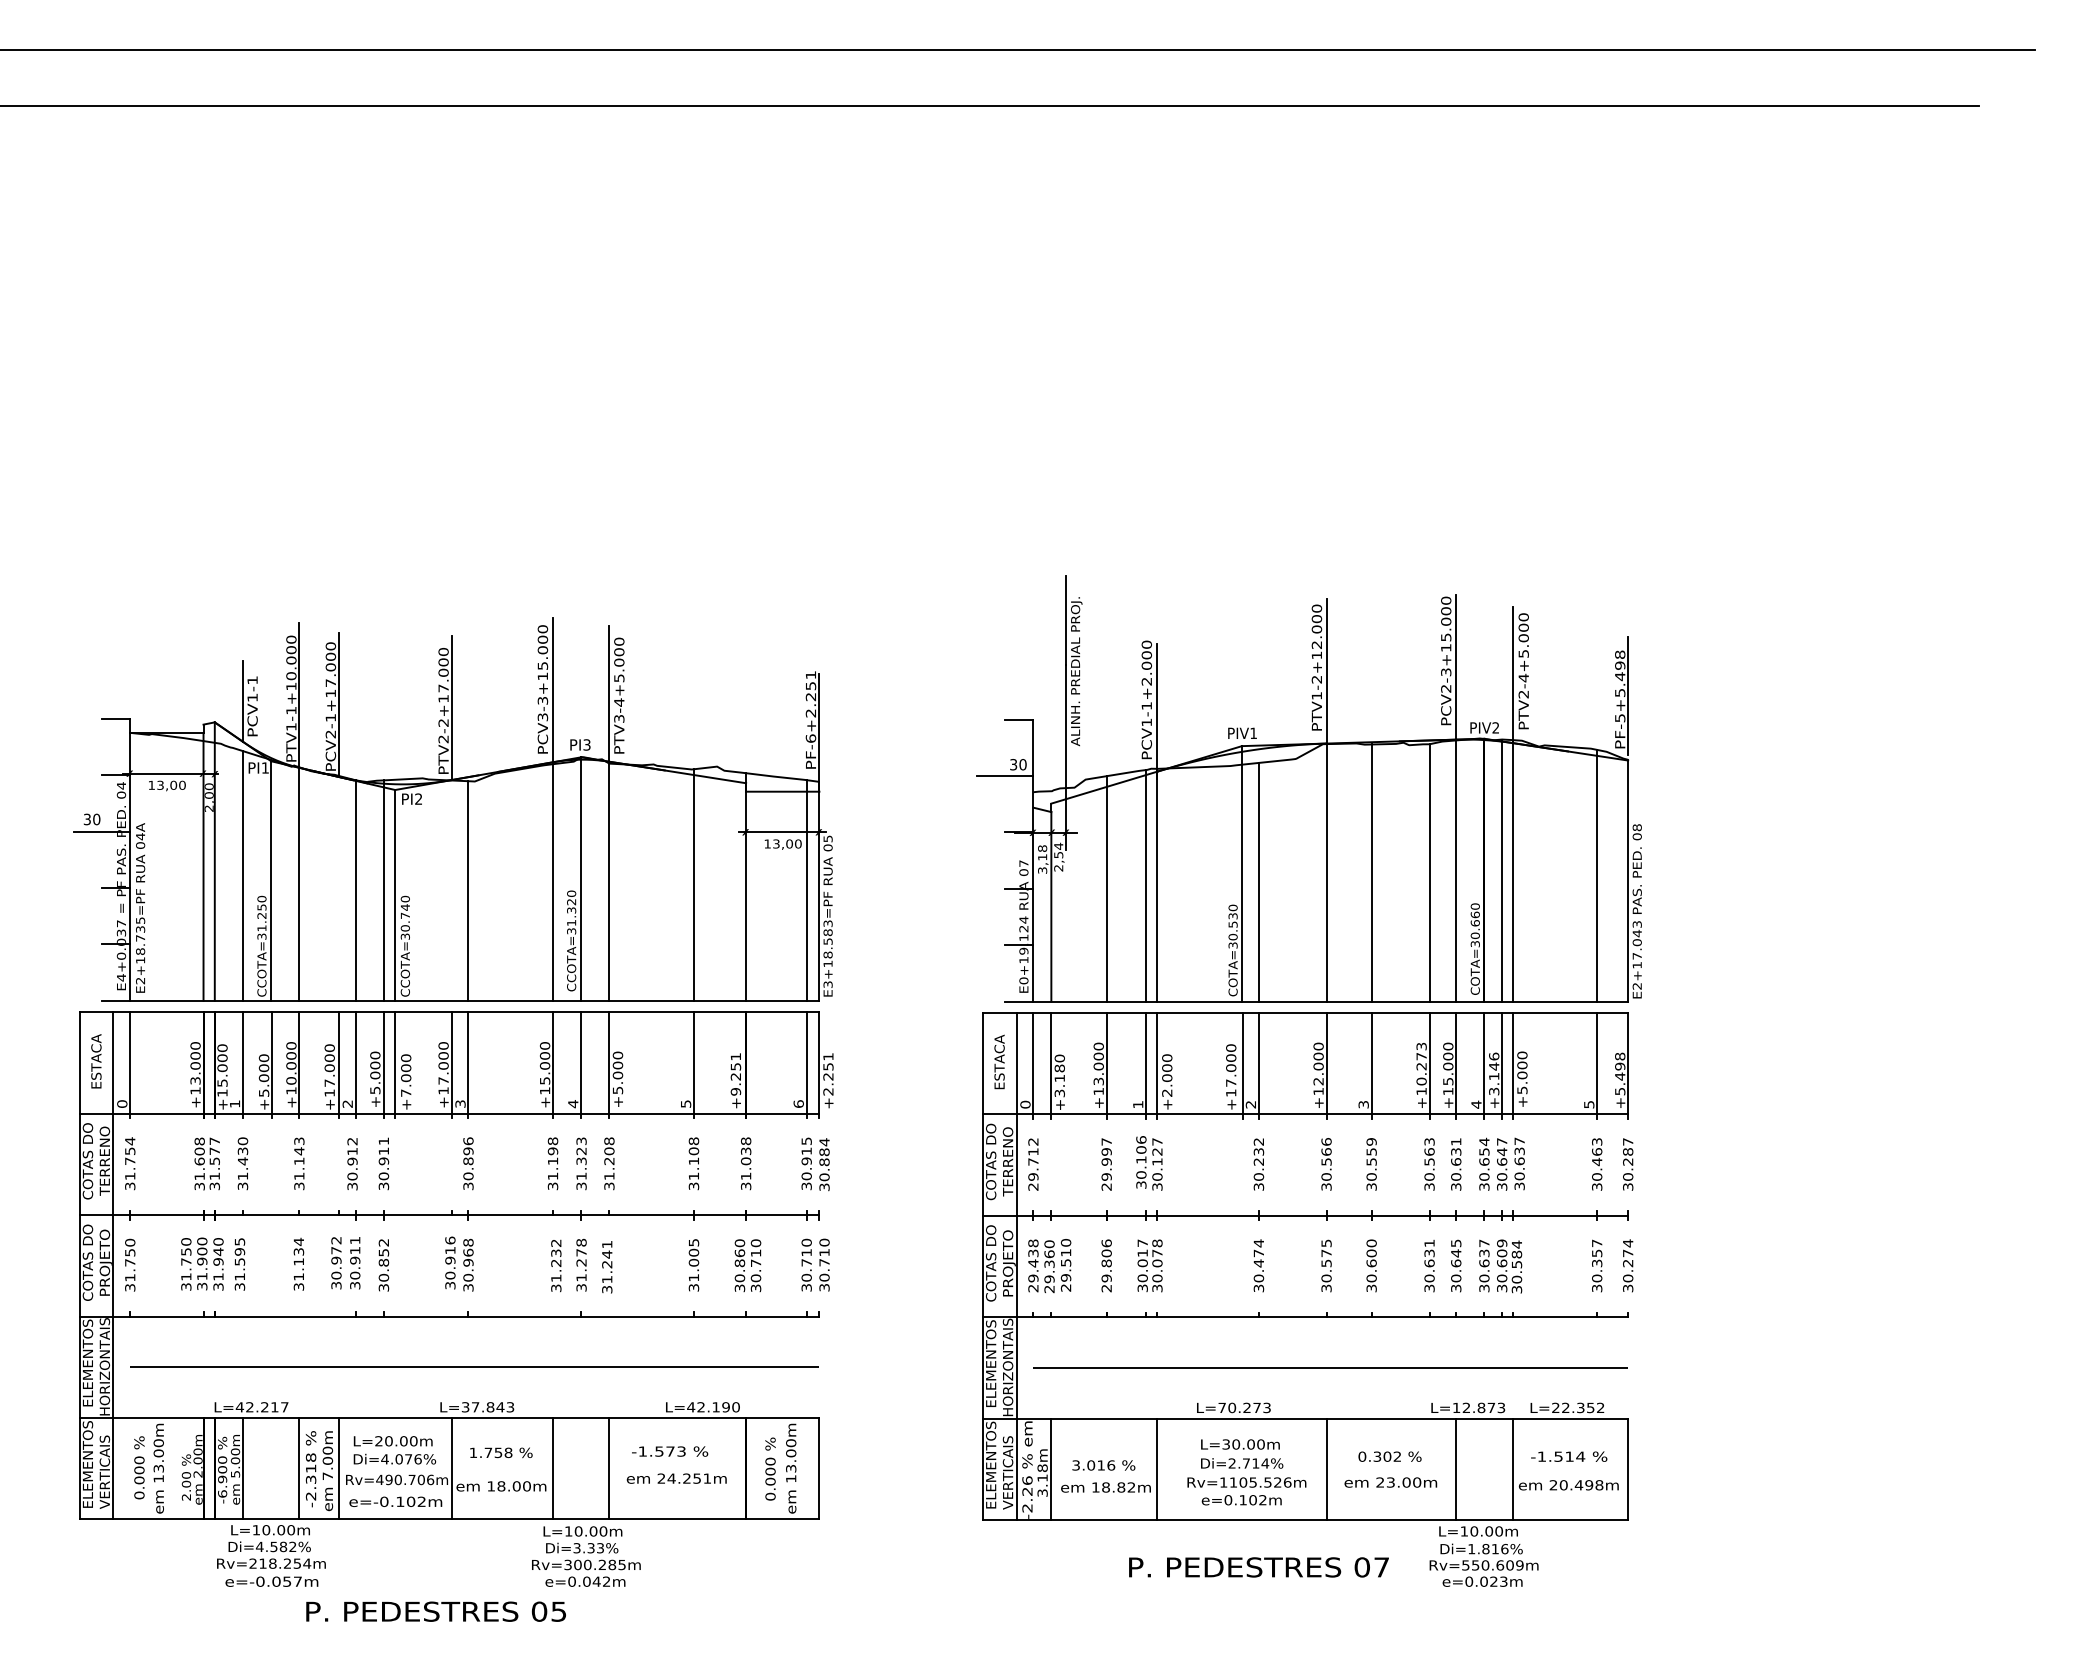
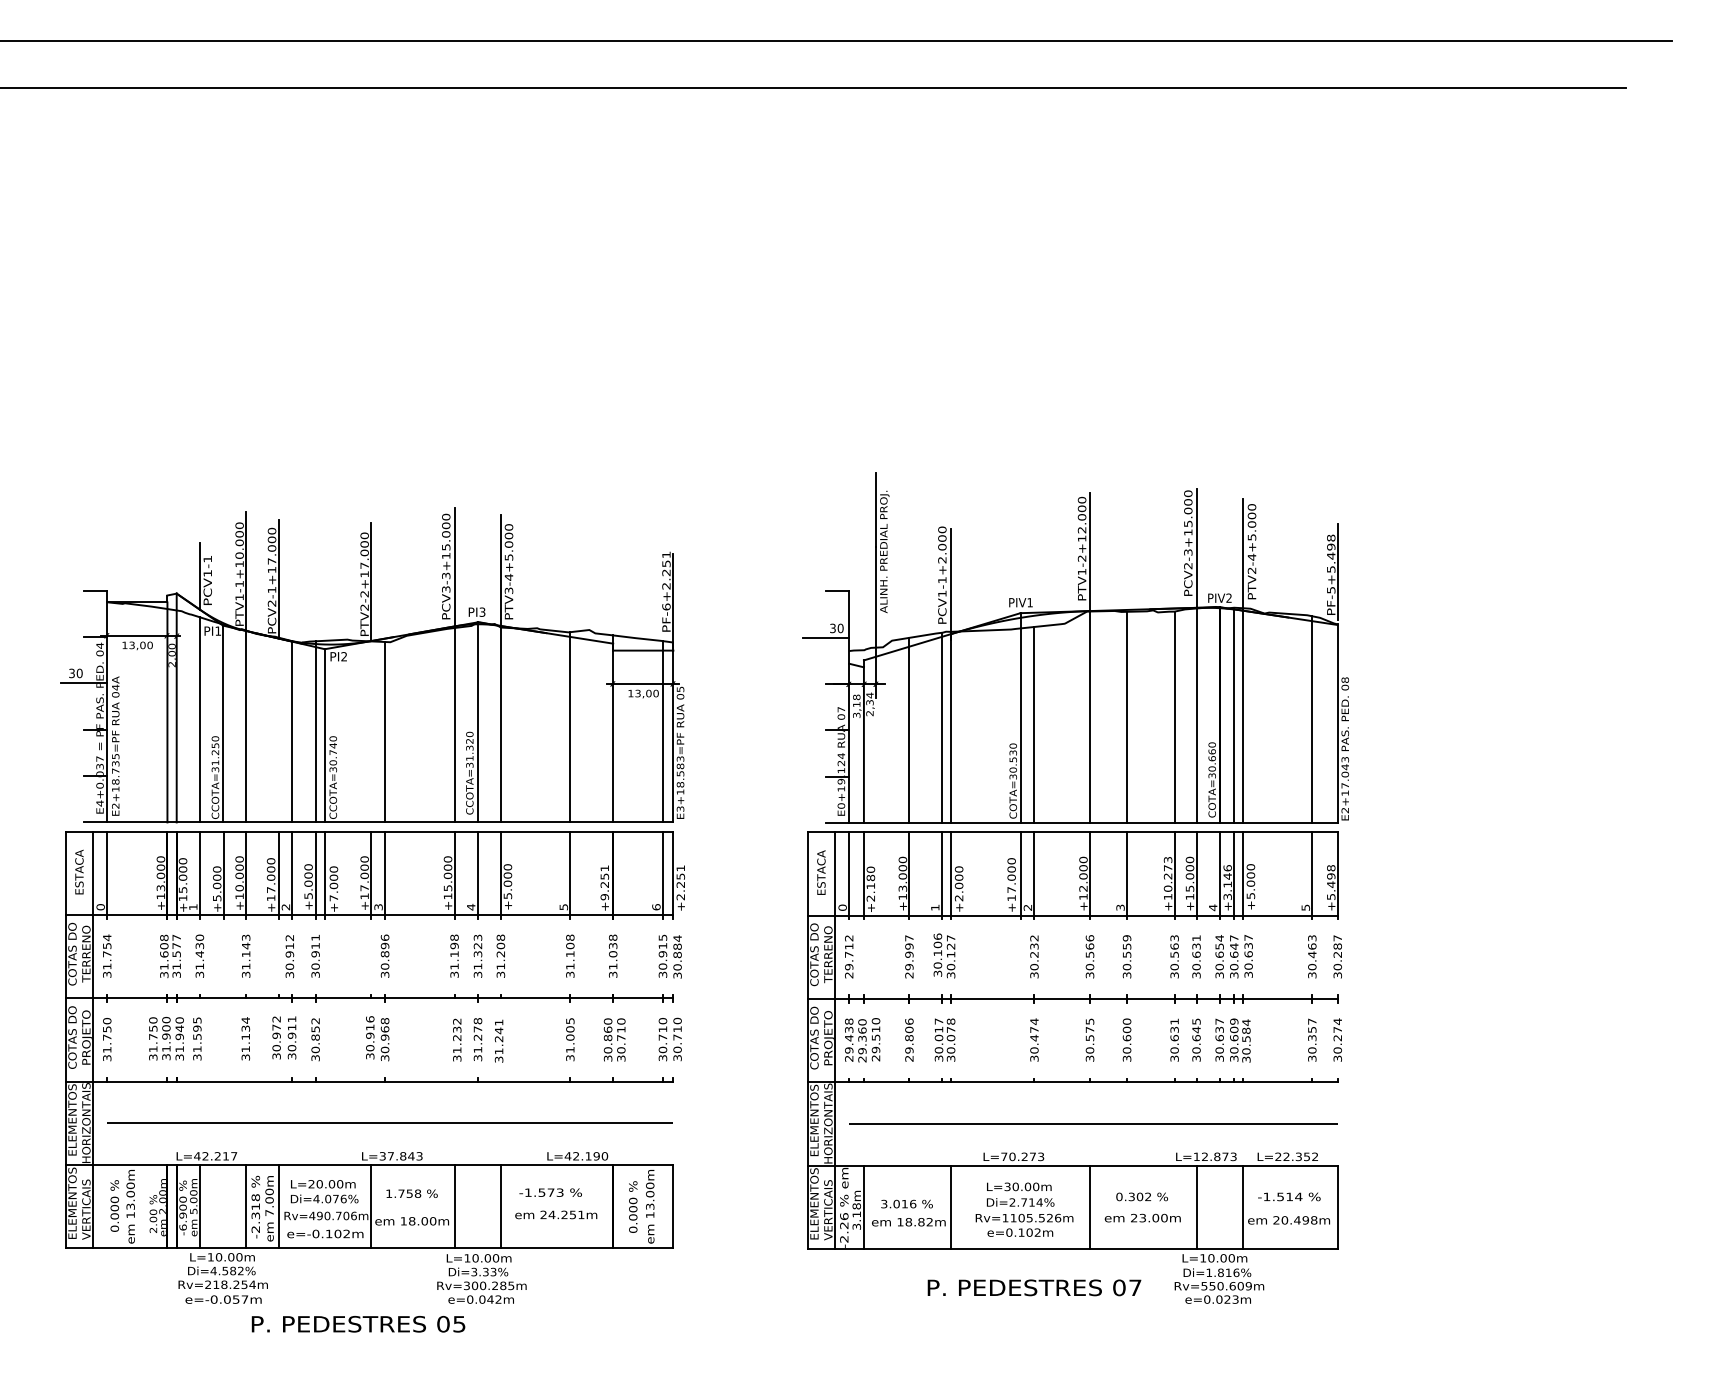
text: (1058, 854) -> (869, 702), 2,54 -> 2,34
text: (1059, 1093) -> (870, 898), +3.180 -> +2.180

